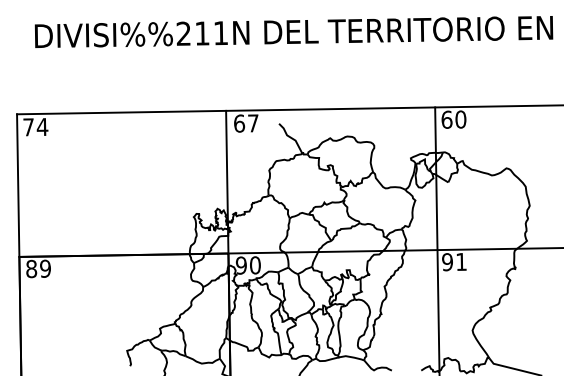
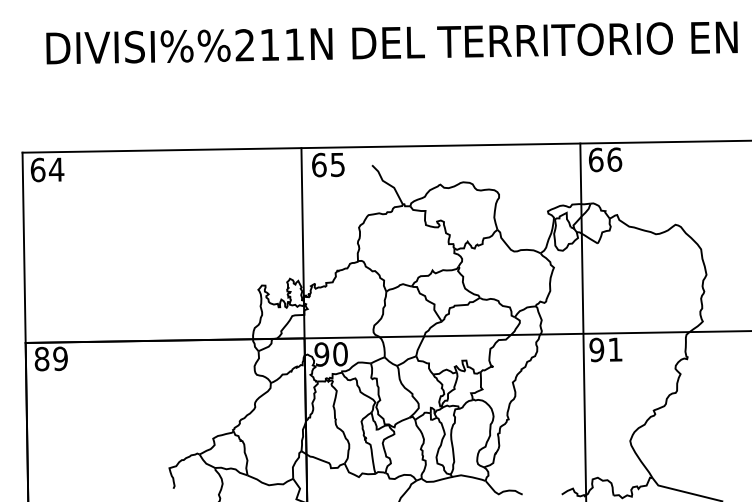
text: (460, 119) -> (614, 159), 60 -> 66
text: (253, 123) -> (337, 164), 67 -> 65
text: (28, 126) -> (37, 169), 74 -> 64

